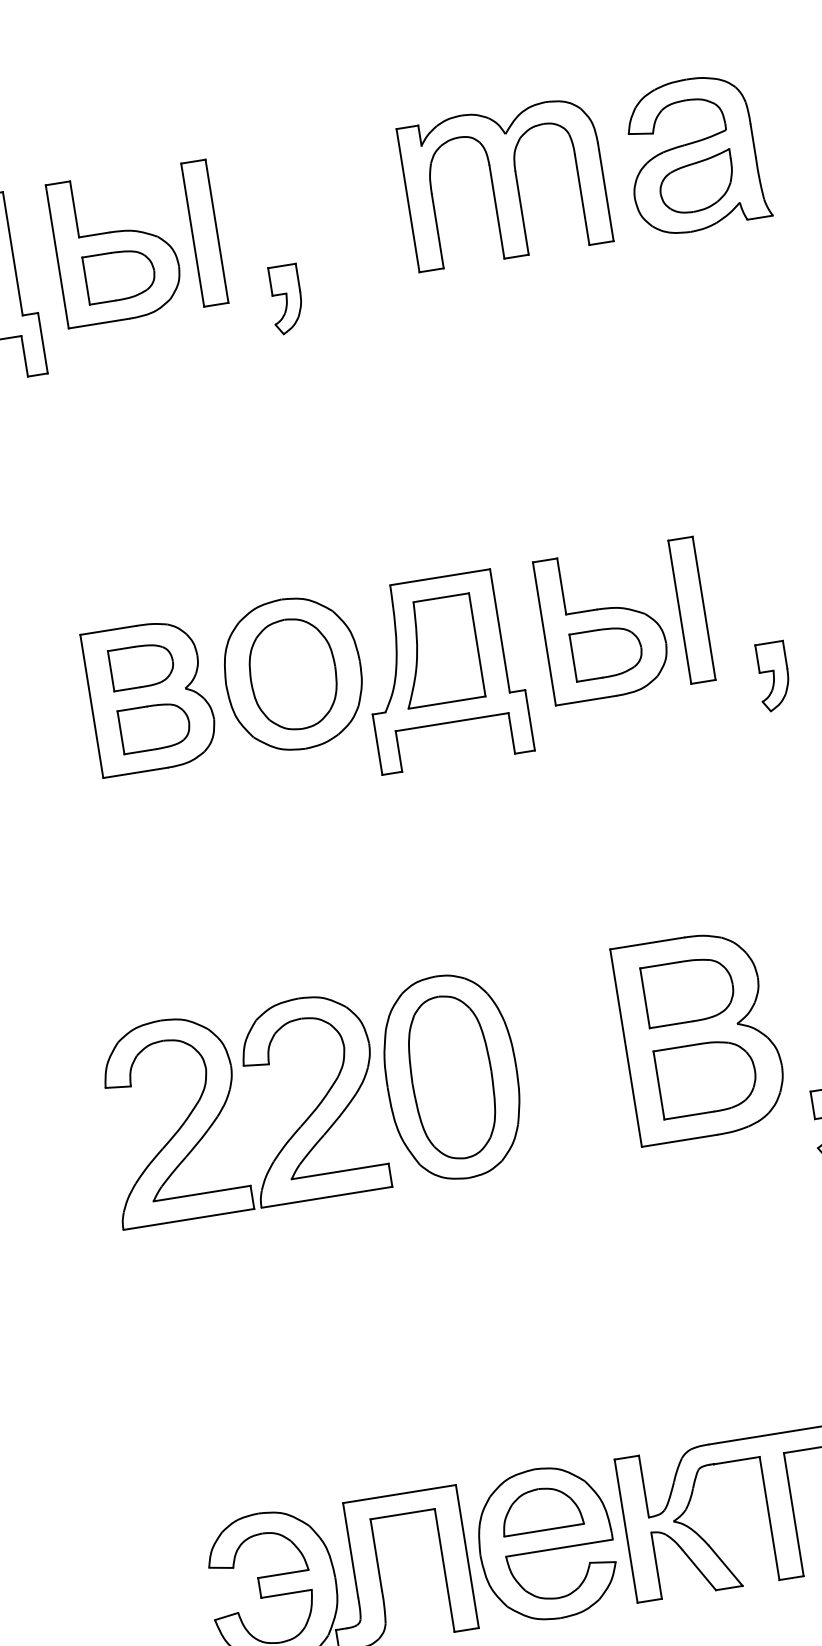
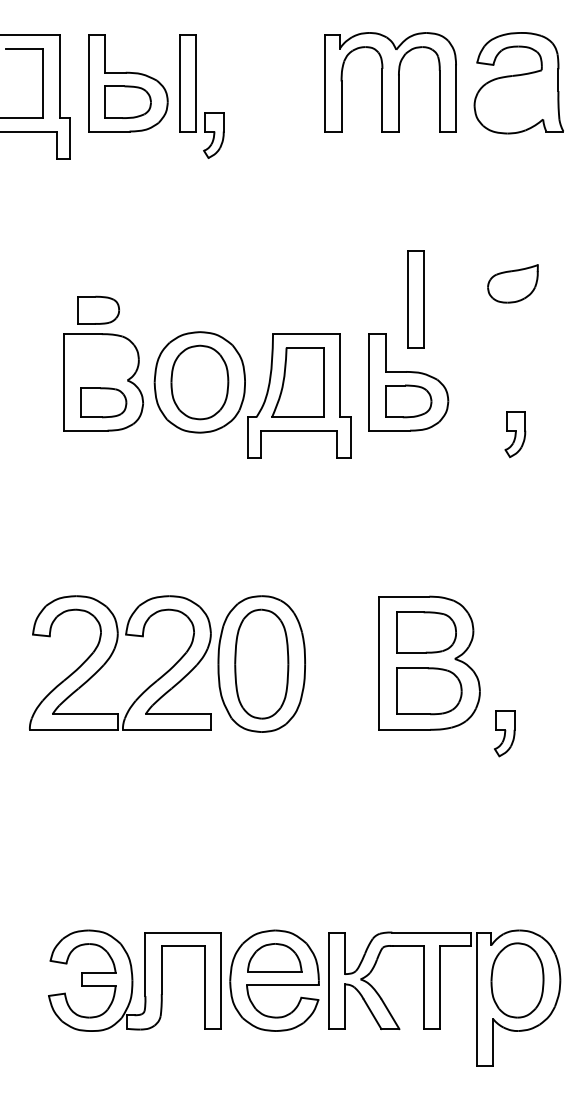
part: (696, 182) -> (512, 283), moved
part: (285, 299) -> (213, 135), moved
part: (691, 610) -> (415, 299), moved
part: (142, 665) -> (98, 309), moved

